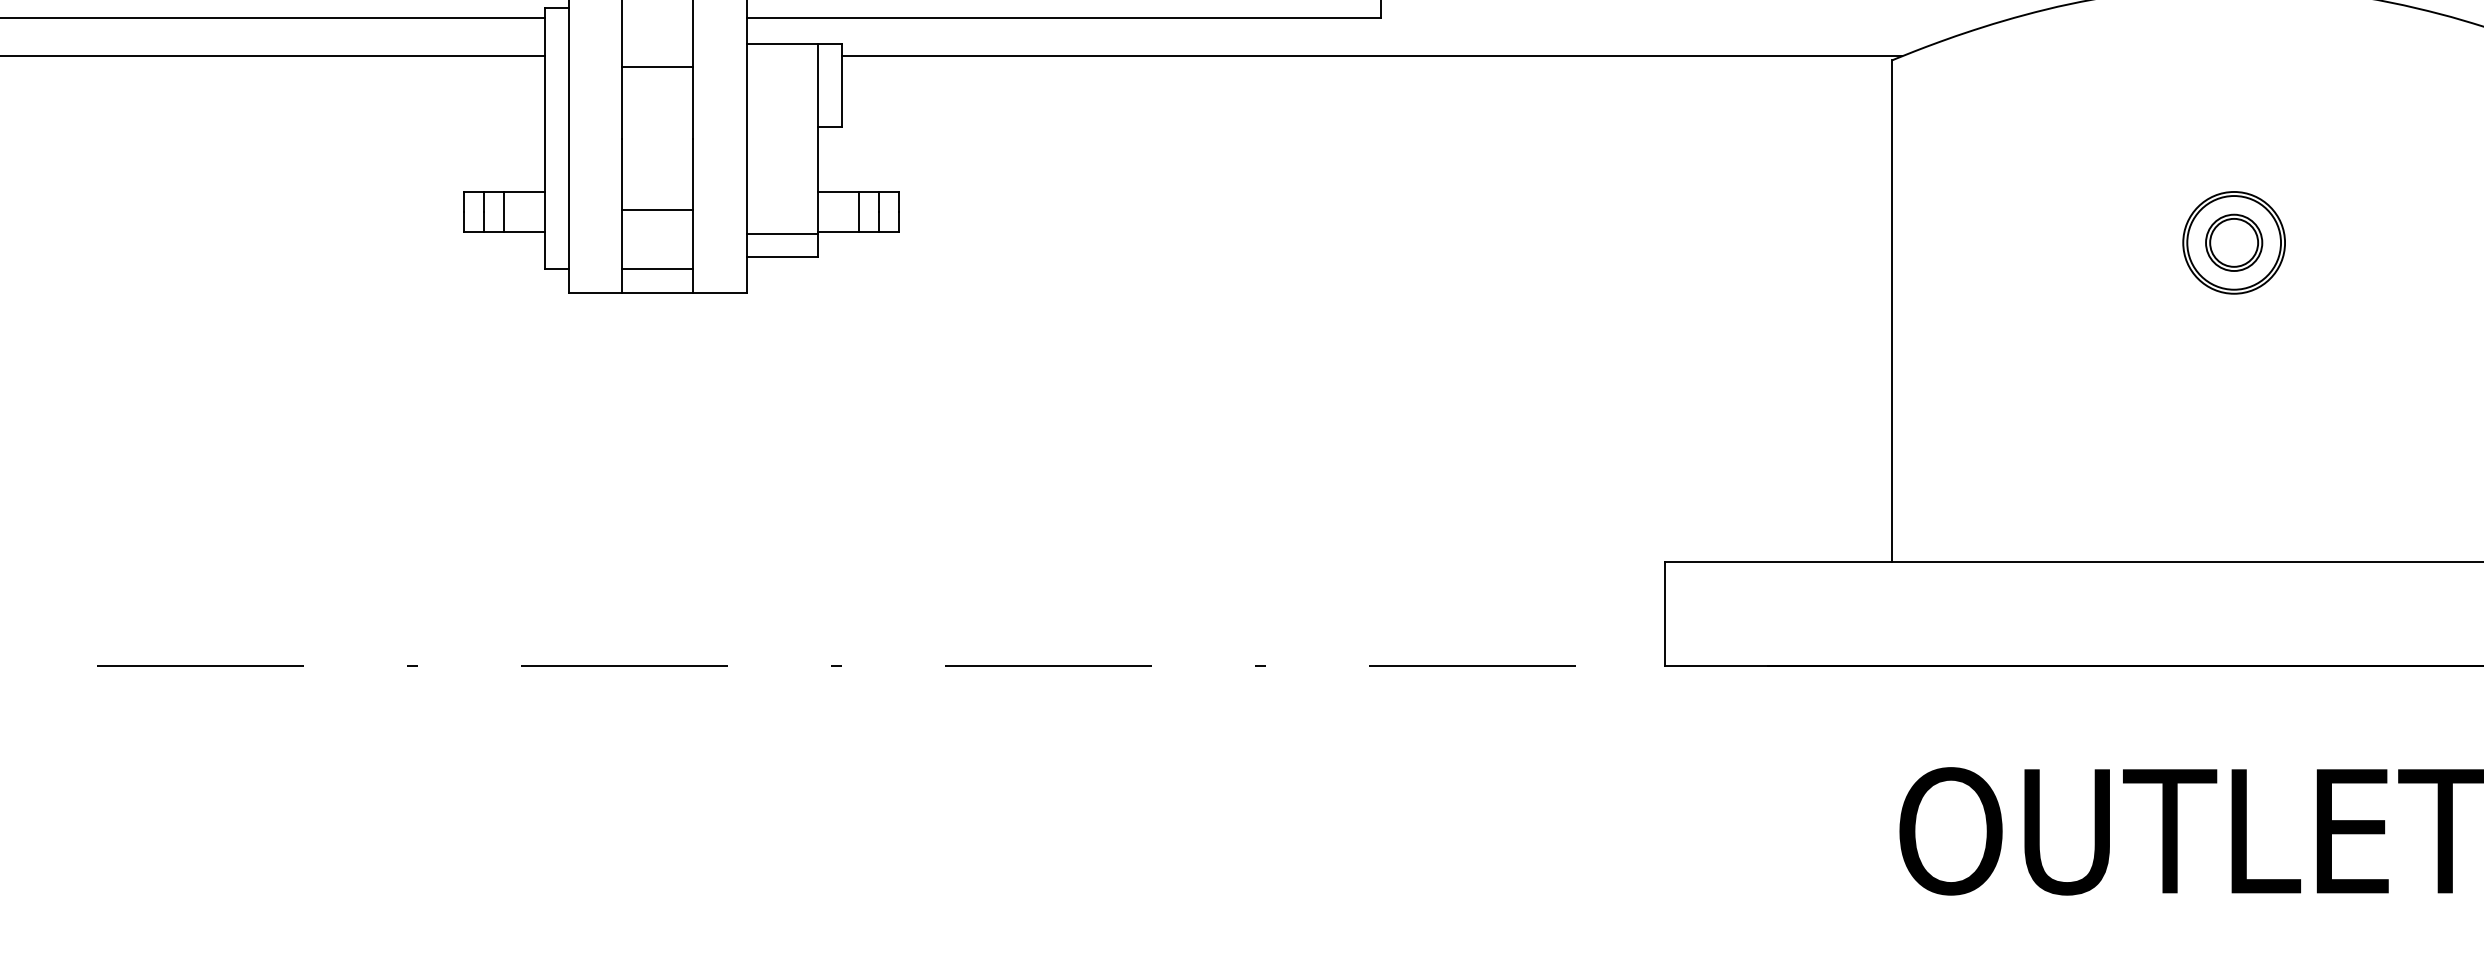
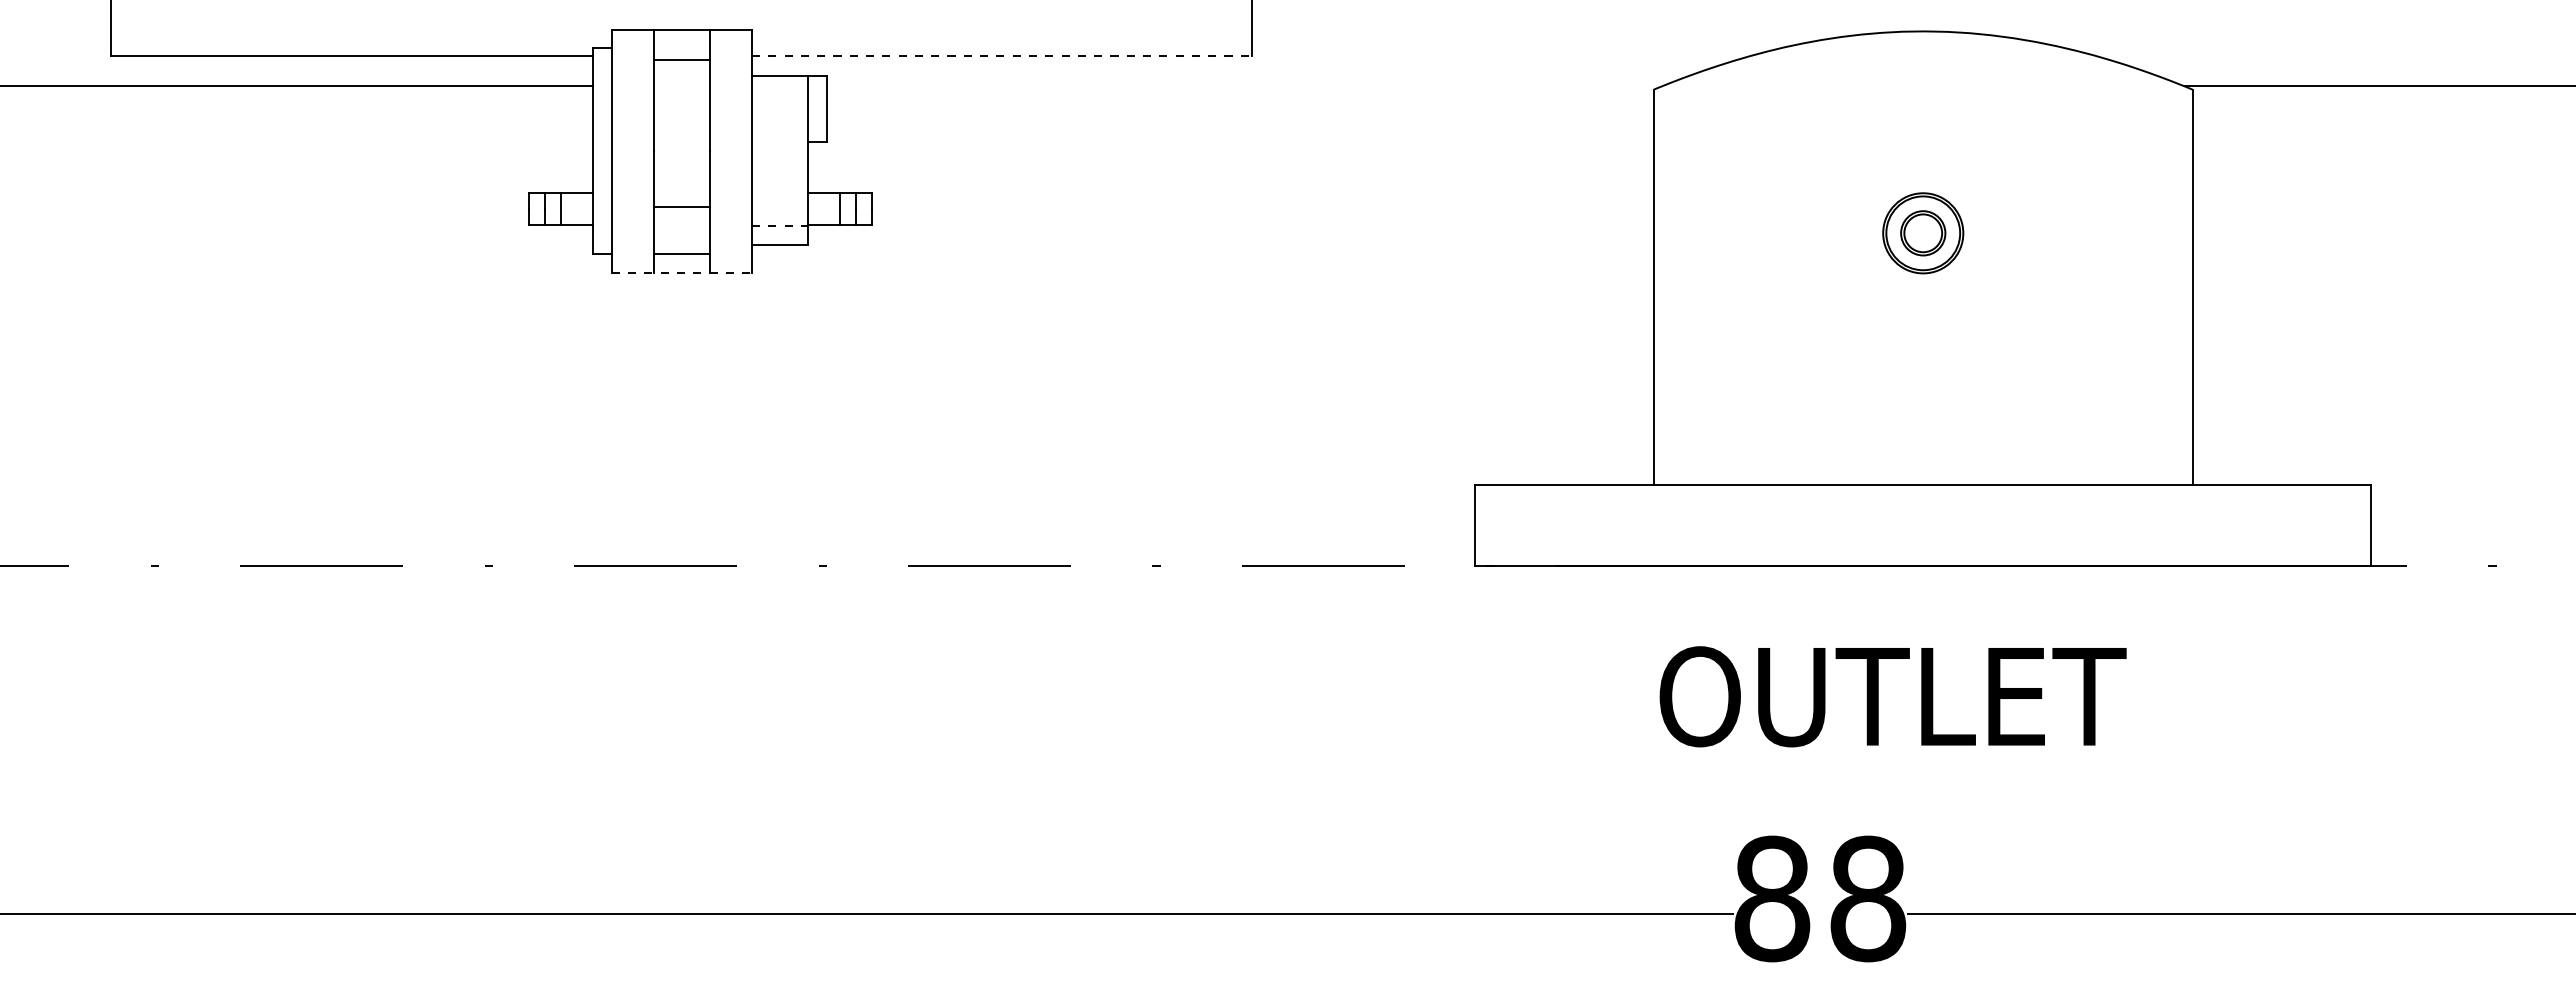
line: (1063, 17) -> (1001, 55), solid -> dashed
line: (1370, 56) -> (1243, 86), removed
line: (657, 67) -> (681, 60), moved
line: (783, 234) -> (780, 226), solid -> dashed
line: (658, 292) -> (682, 272), solid -> dashed

